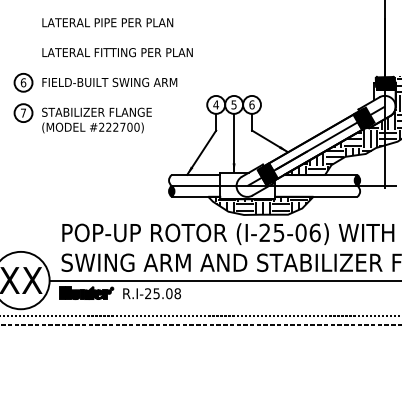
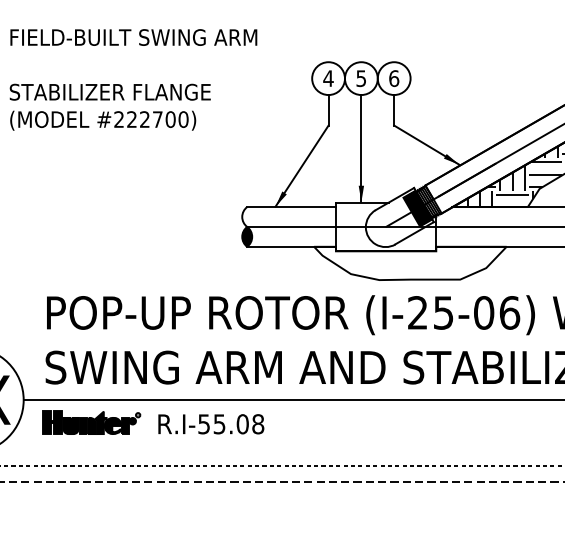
hatch: (259, 205) -> (407, 262), removed
text: (148, 293) -> (204, 423), R.I-25.08 -> R.I-55.08

